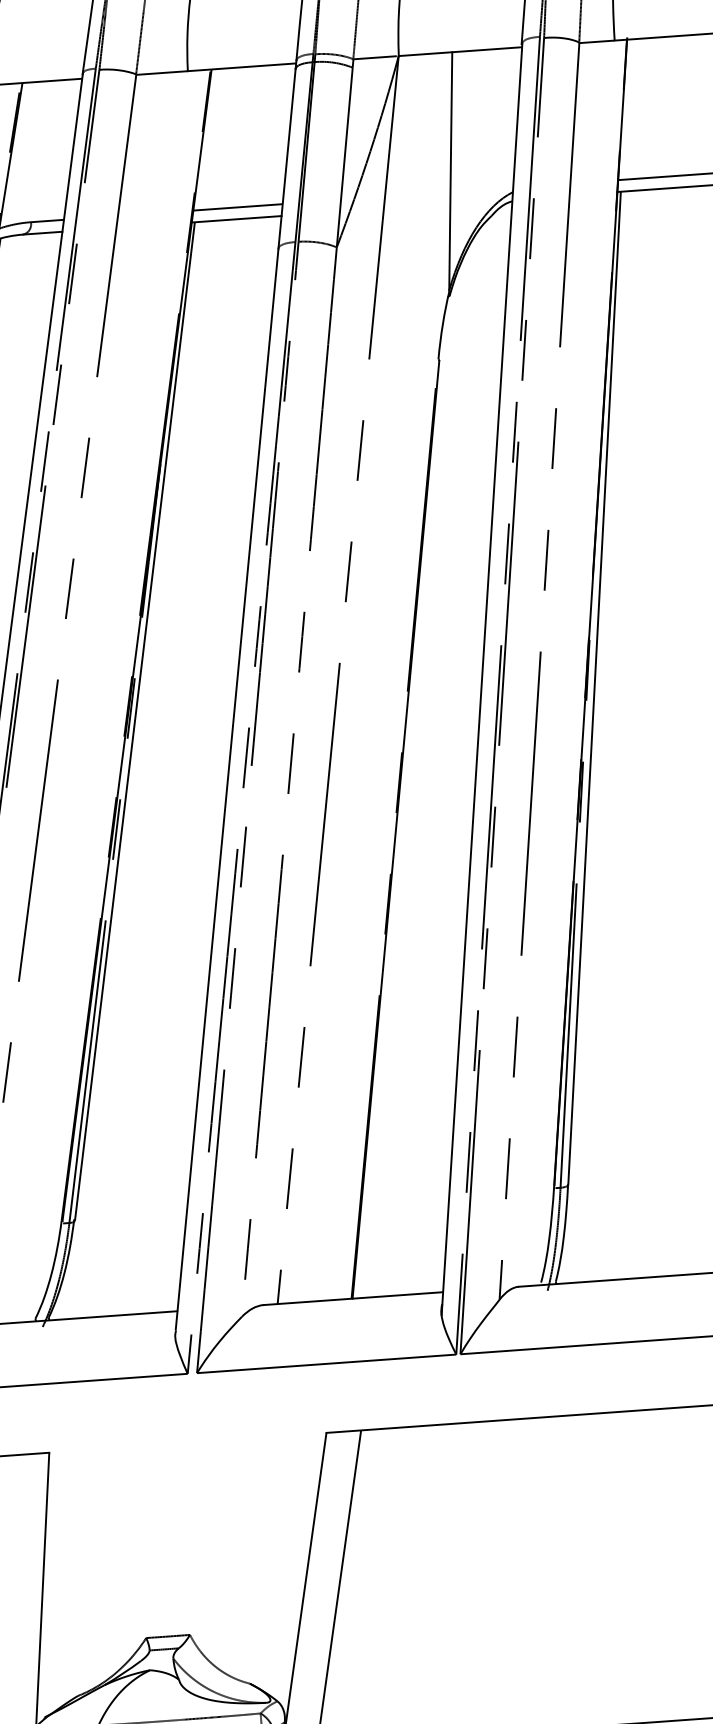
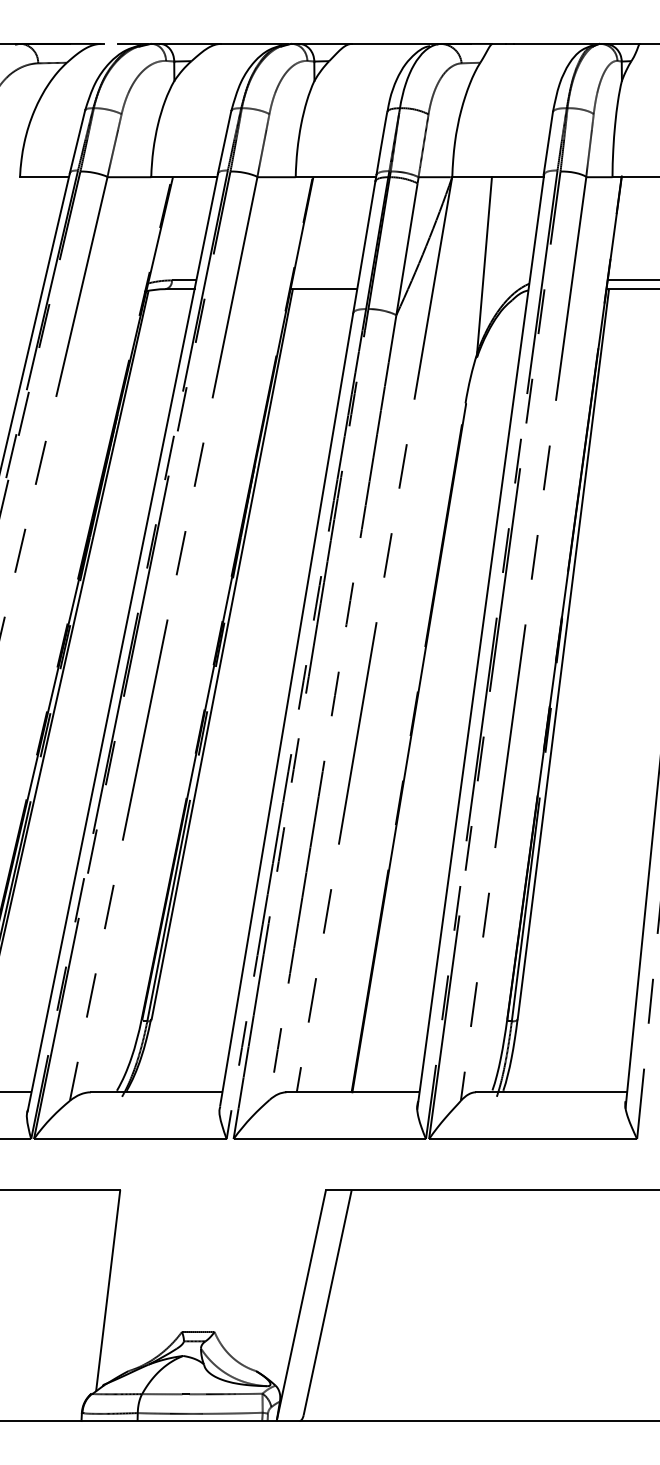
line: (237, 207) -> (325, 280), removed

